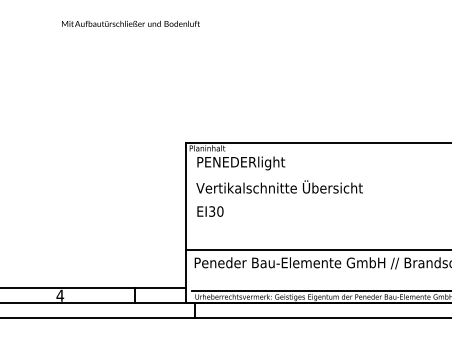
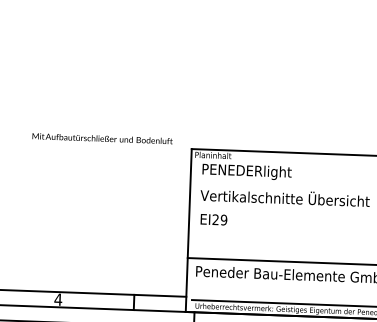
text: (130, 23) -> (102, 138), moved
text: (216, 211) -> (220, 219), EI30 -> EI29

